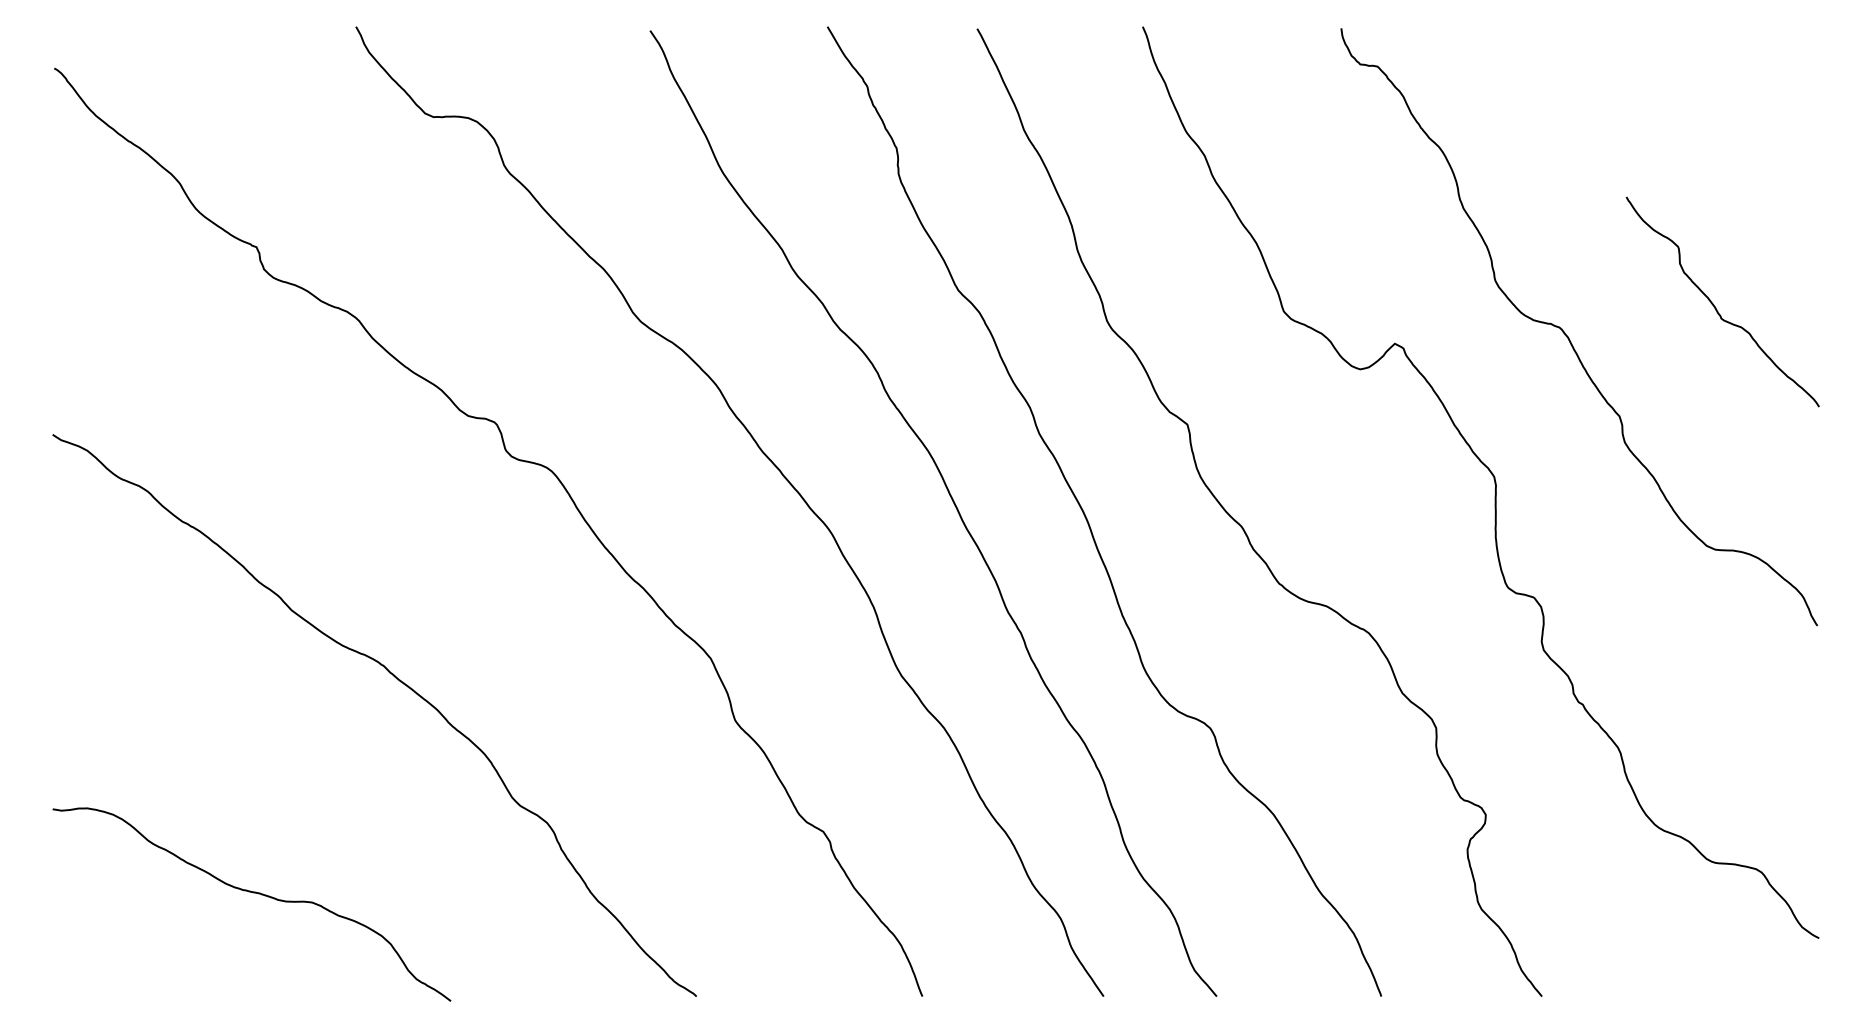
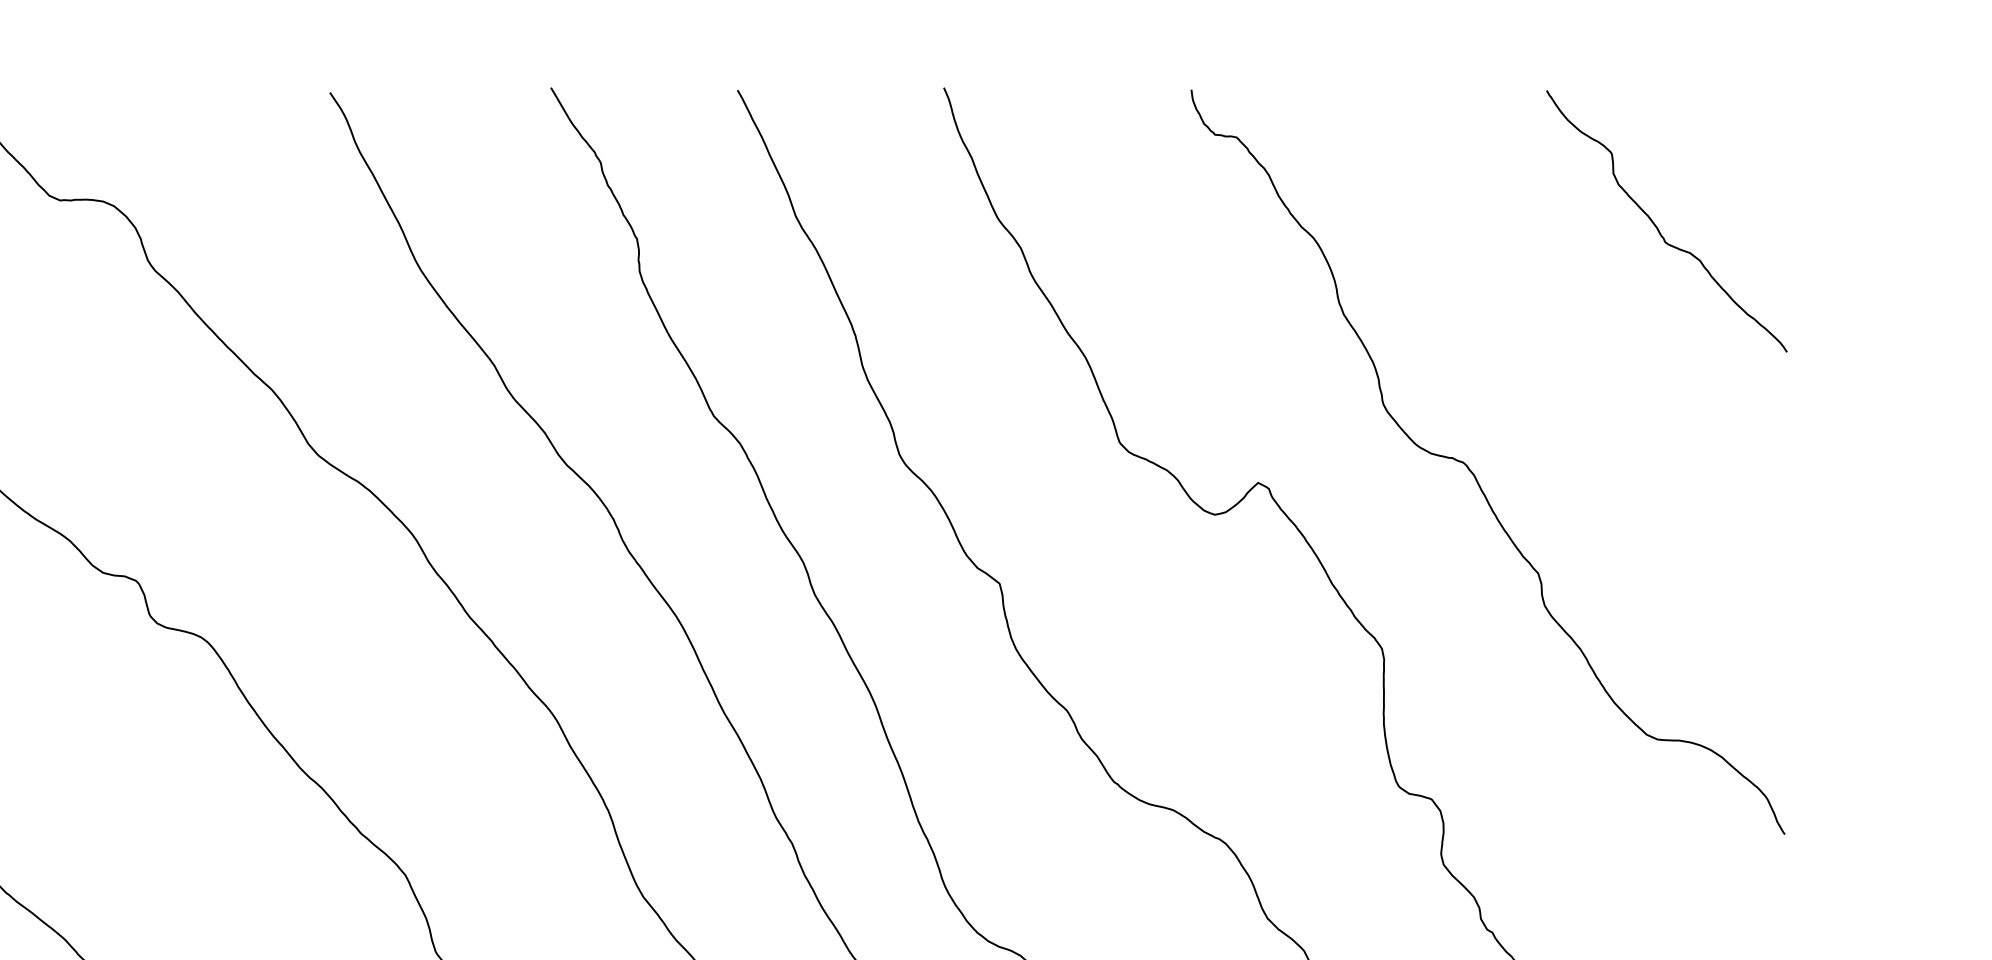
curve: (1716, 307) -> (1659, 228), moved

